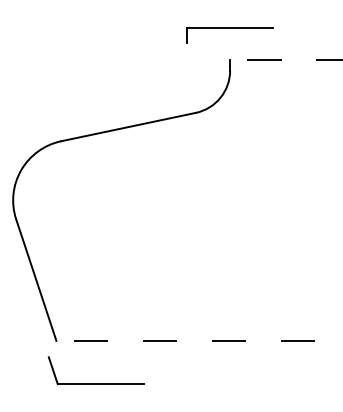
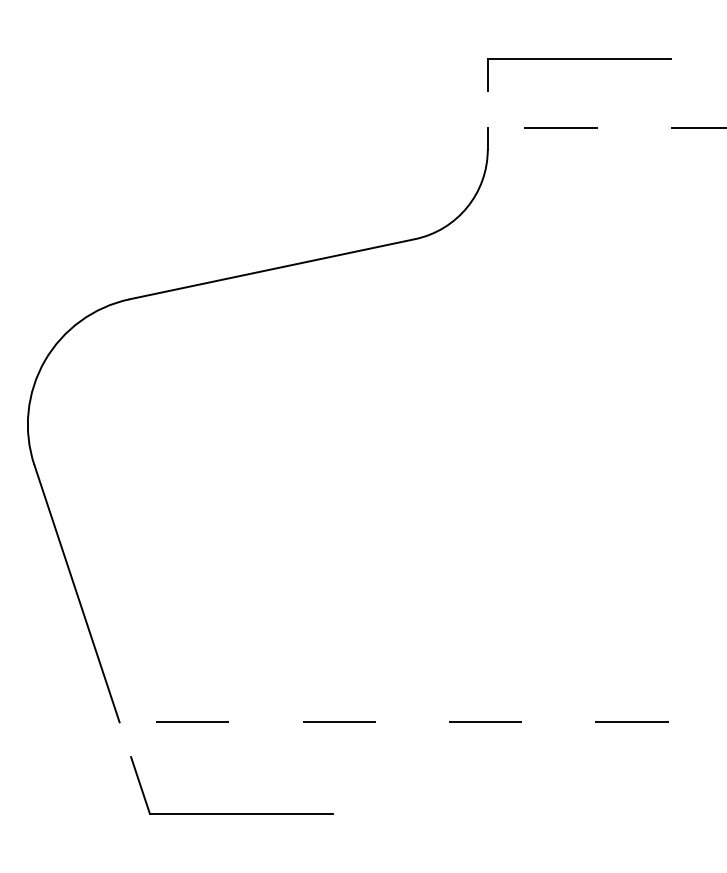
part: (229, 28) -> (577, 60), moved
part: (95, 383) -> (229, 812), moved

